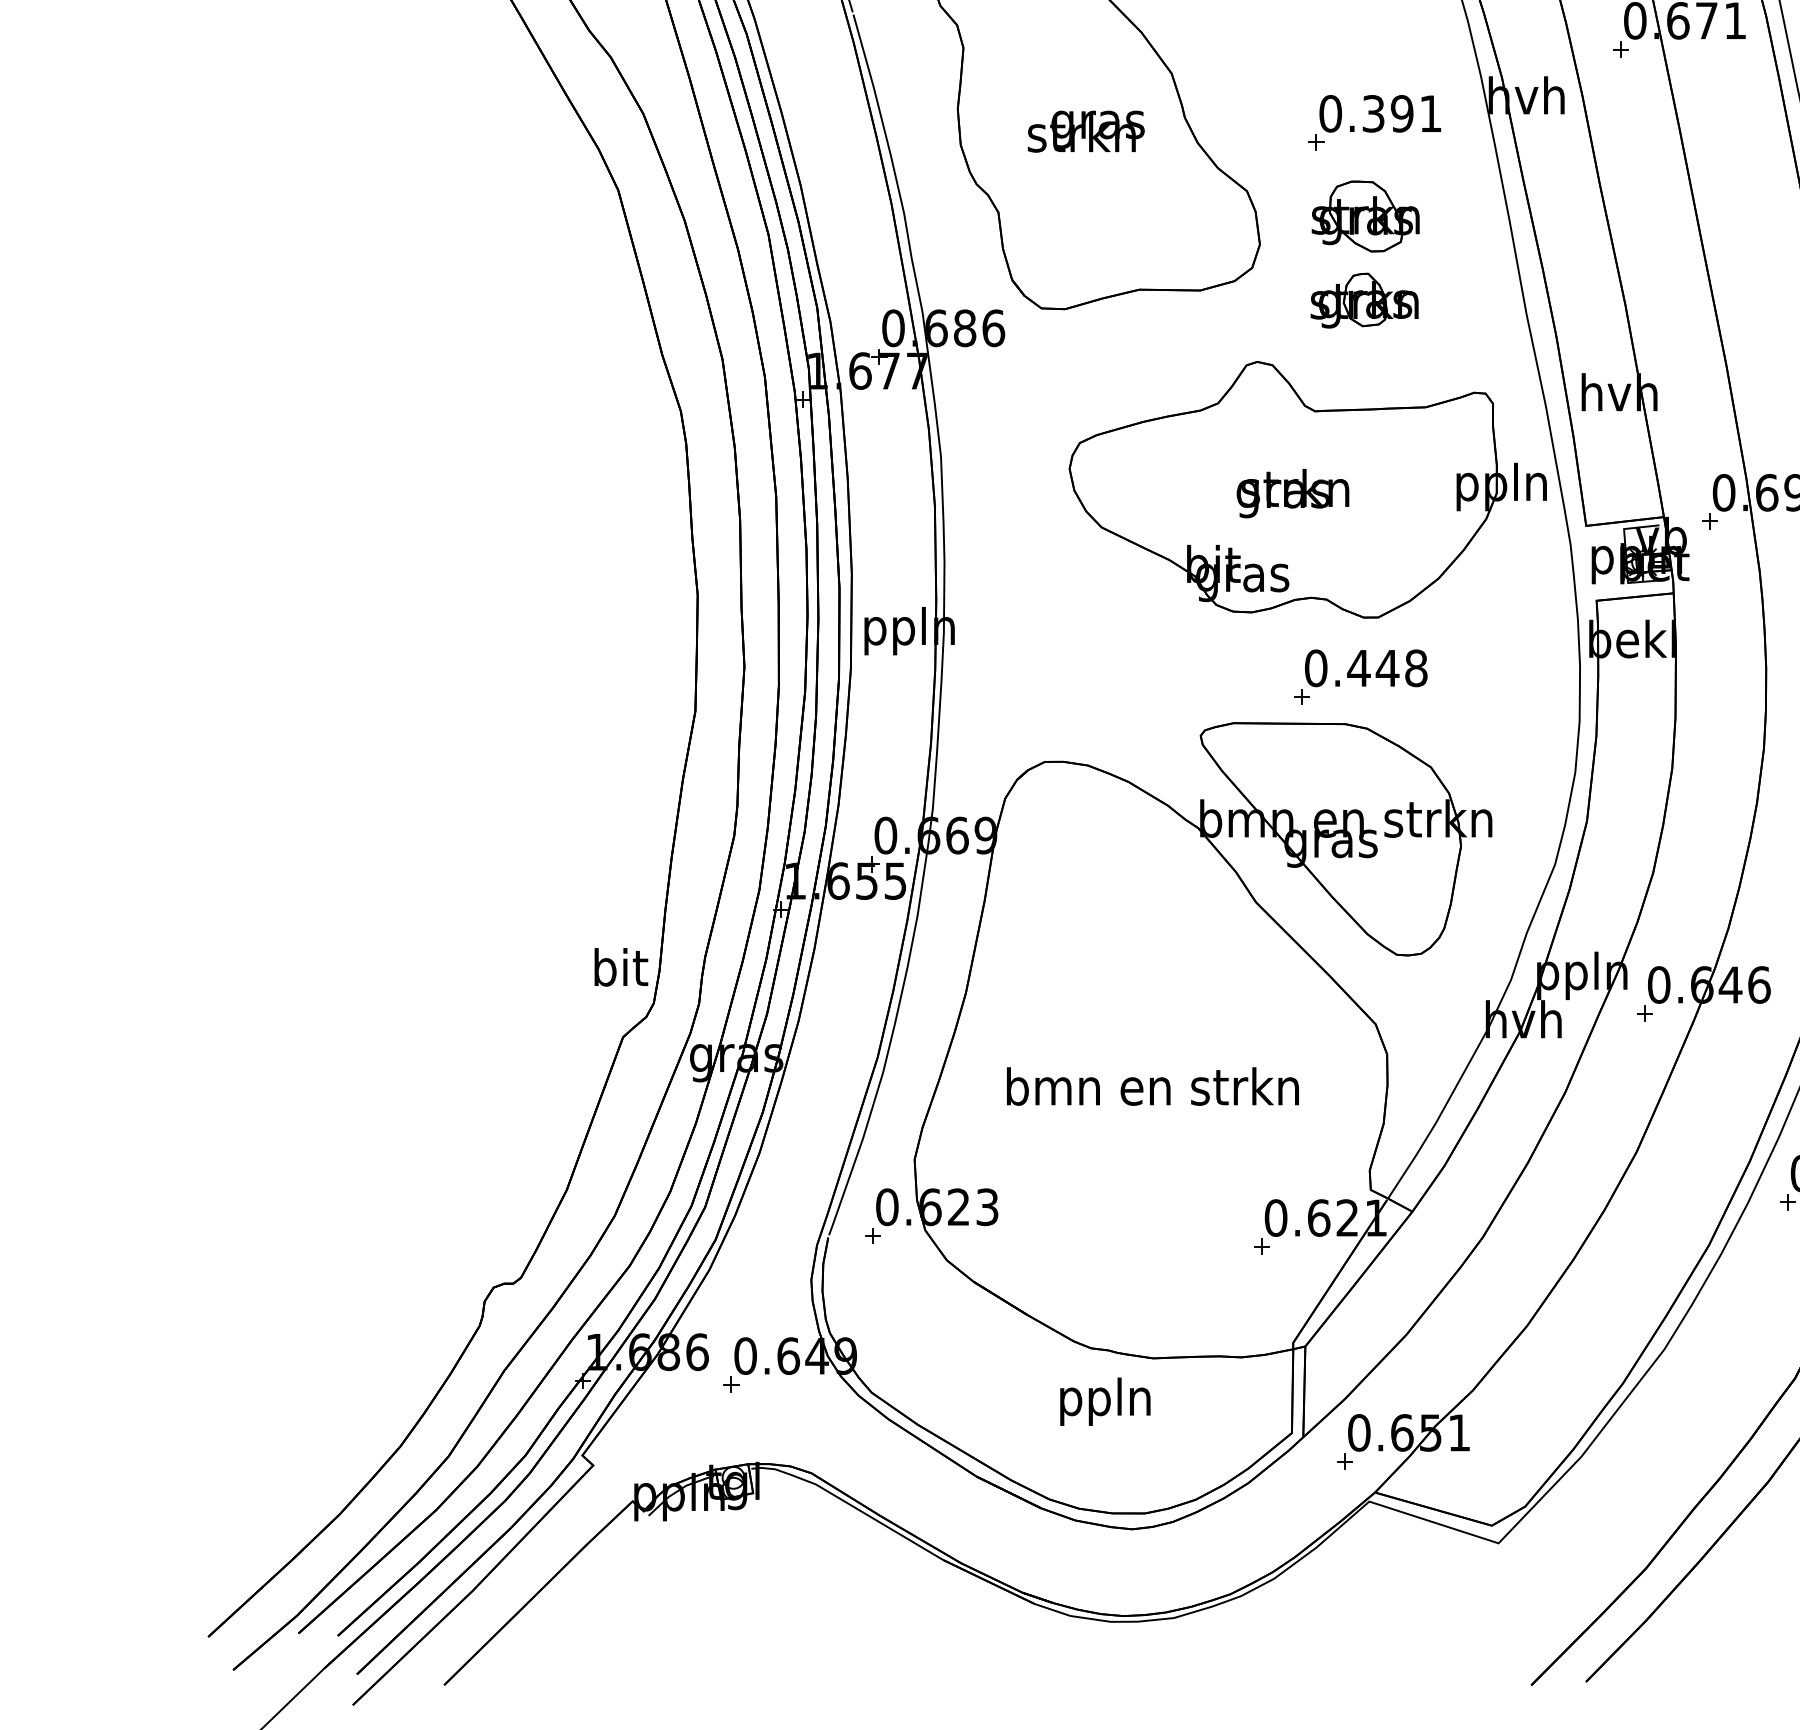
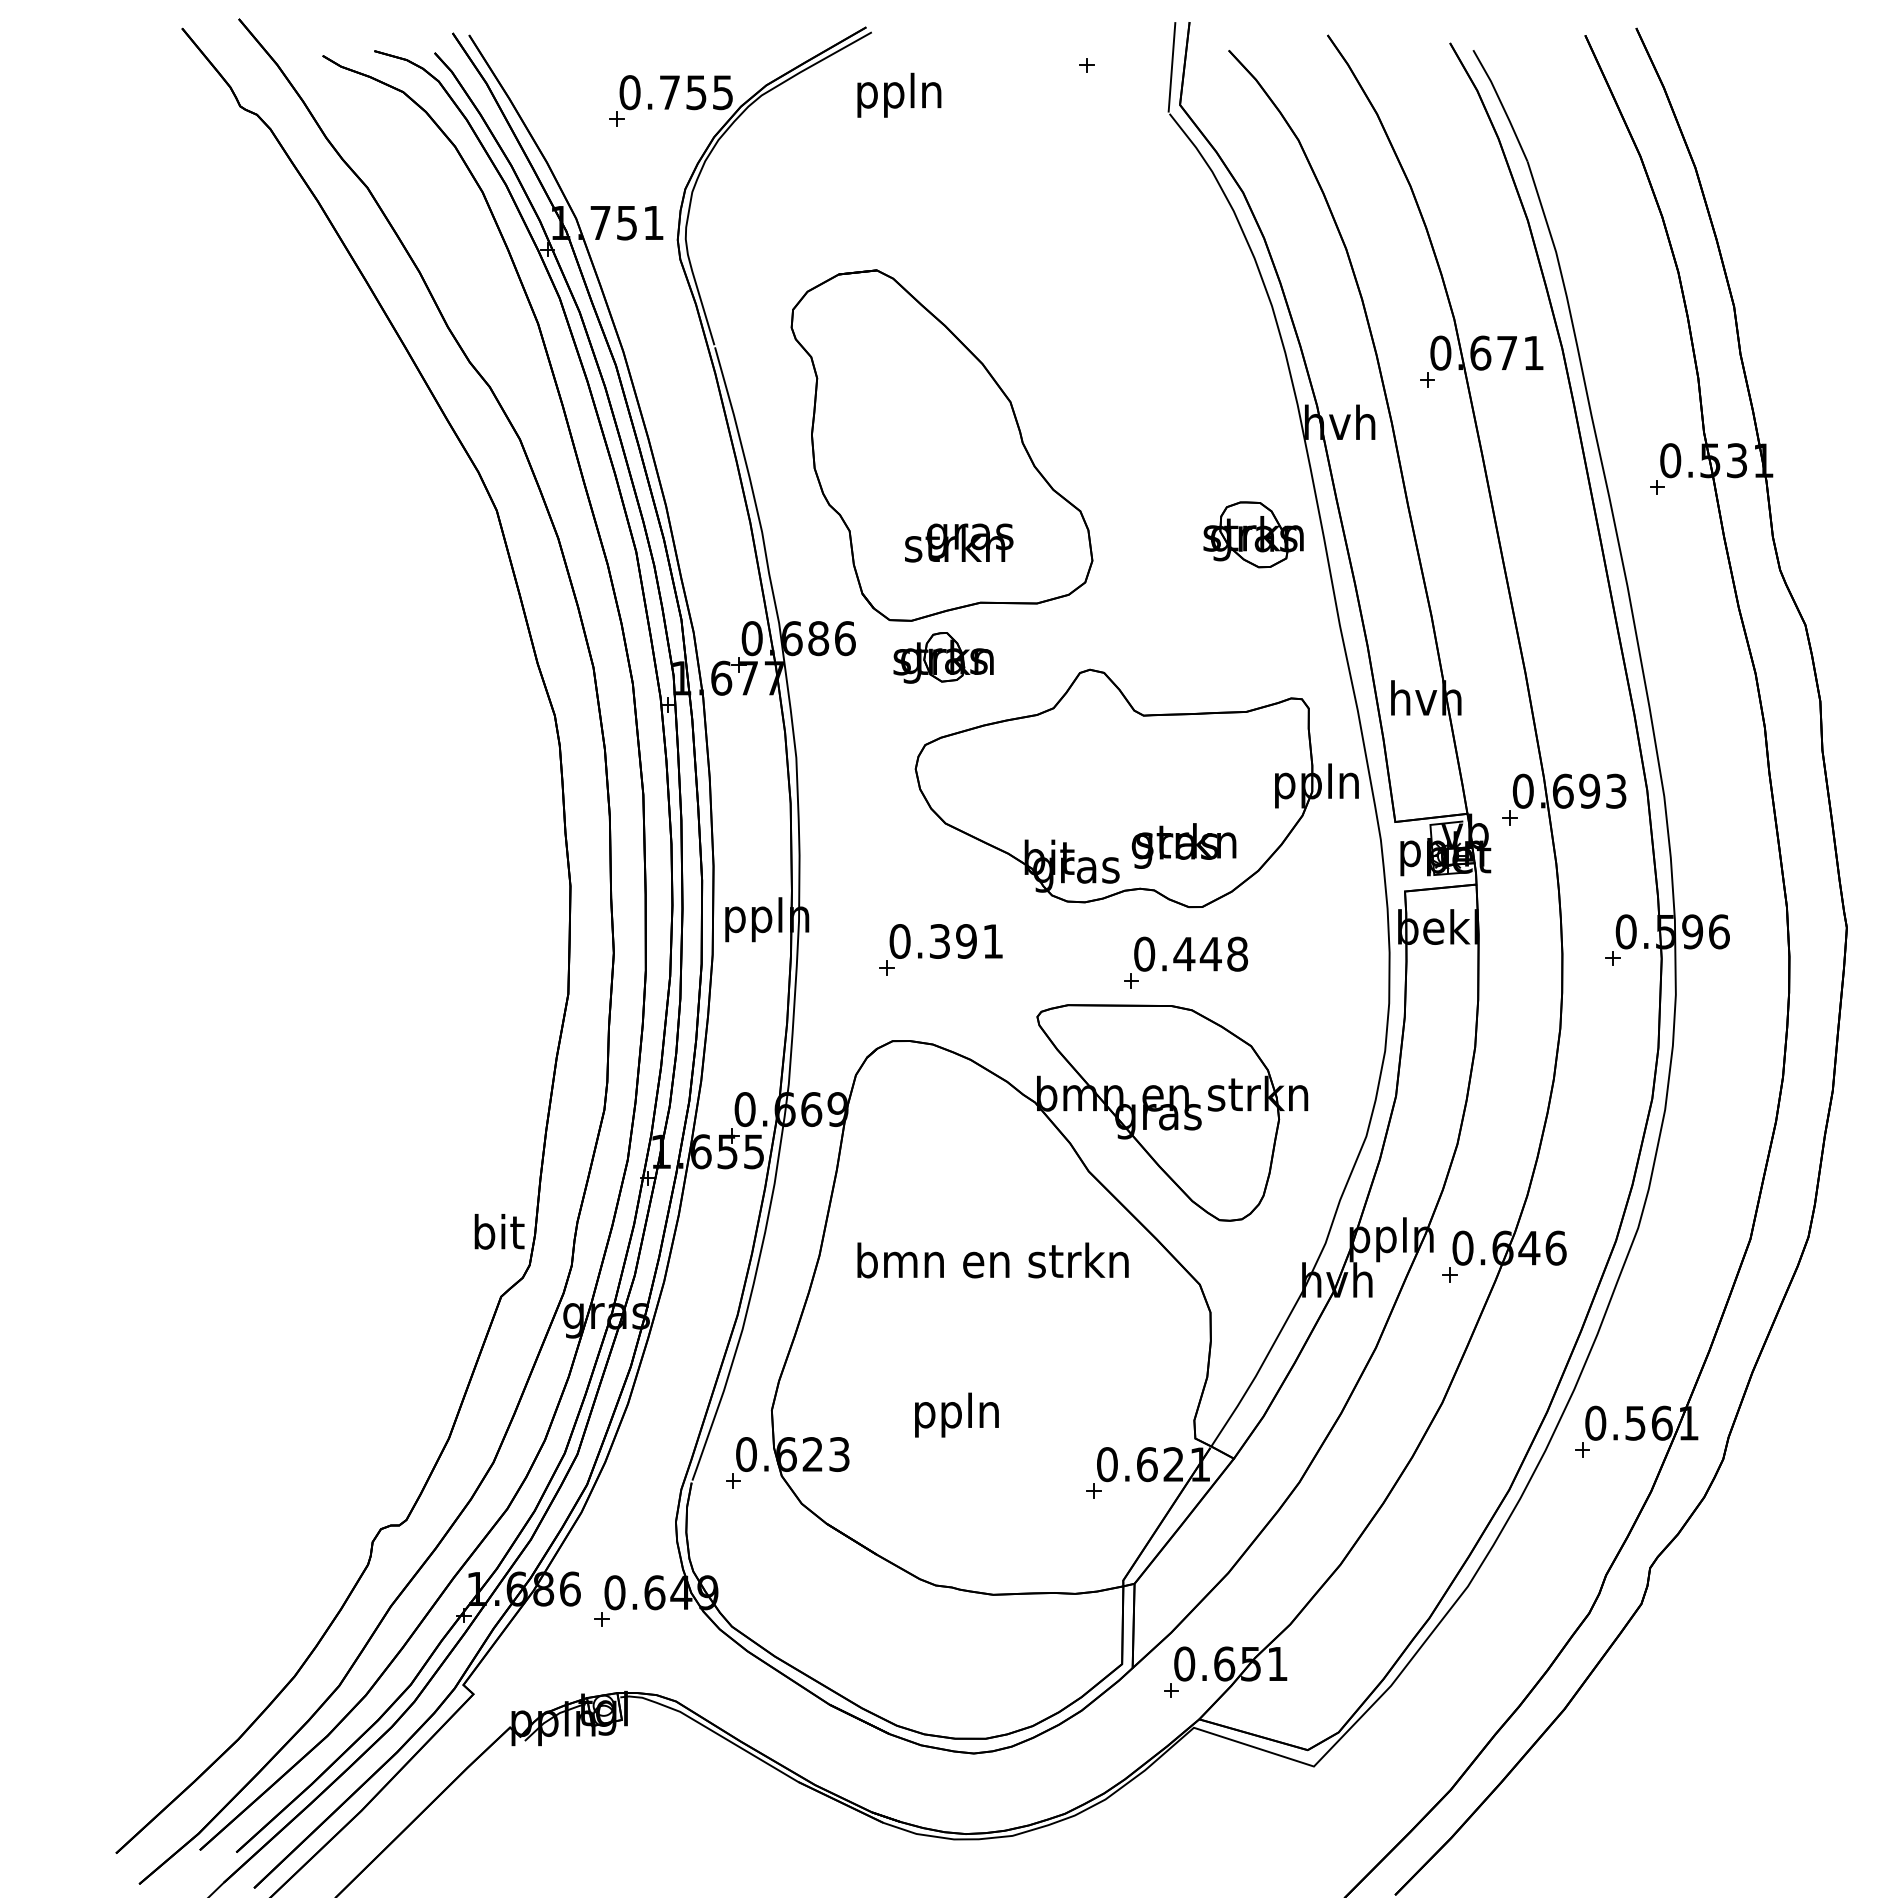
part: (1374, 122) -> (940, 949), moved
text: (1086, 131) -> (959, 542), moved
part: (1365, 216) -> (1253, 534), moved
part: (1364, 300) -> (943, 657), moved
text: (1292, 493) -> (1183, 845), moved
text: (1152, 1086) -> (992, 1260), moved
text: (1104, 1401) -> (956, 1414), moved

